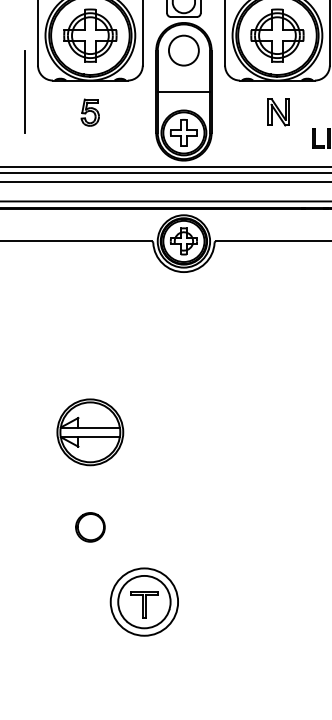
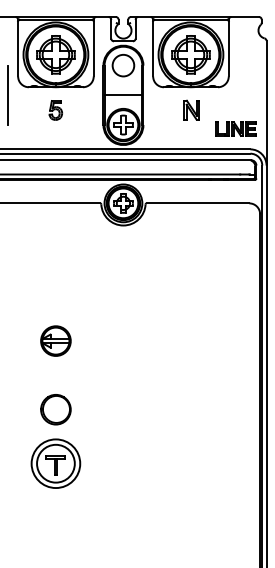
part: (89, 431) -> (55, 340), size x0.62
part: (89, 526) -> (55, 409), size x1.43
part: (143, 601) -> (55, 463), moved

